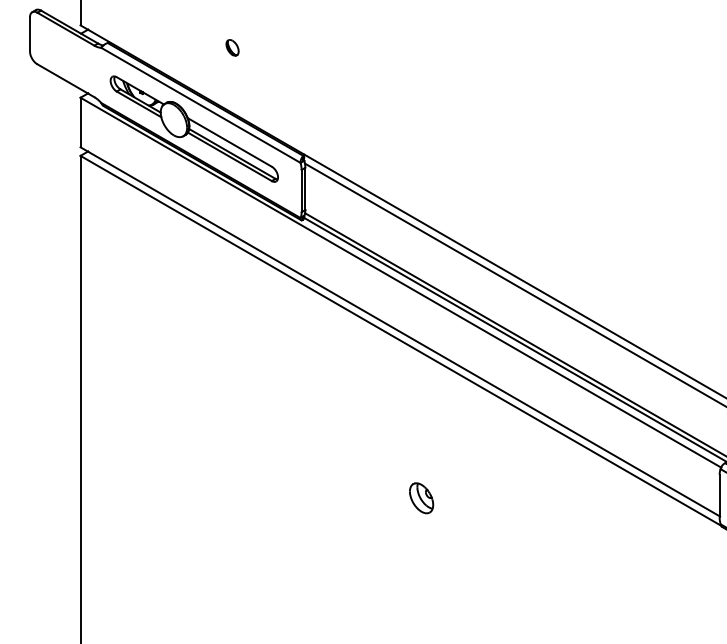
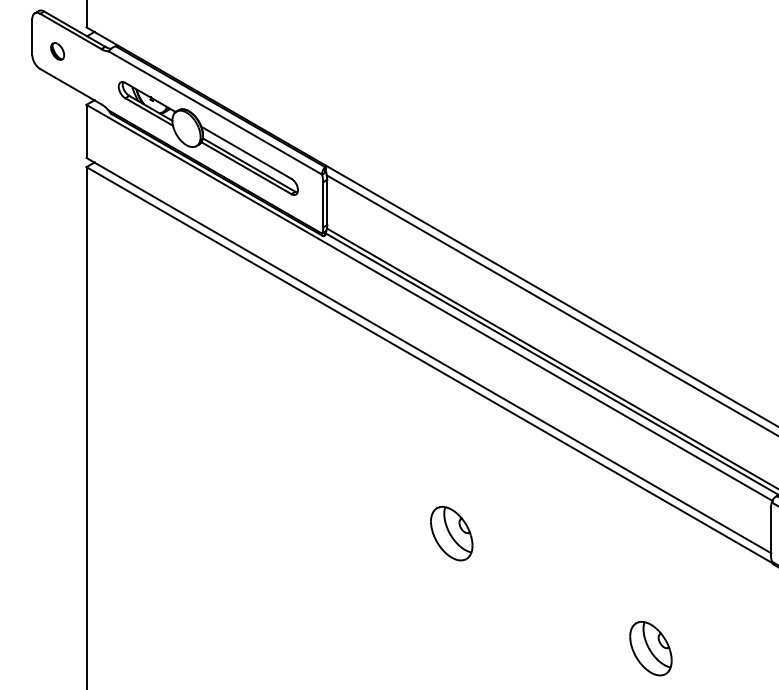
part: (232, 47) -> (57, 51), moved
part: (421, 498) -> (451, 533), size x1.67
part: (607, 605) -> (650, 648), added

